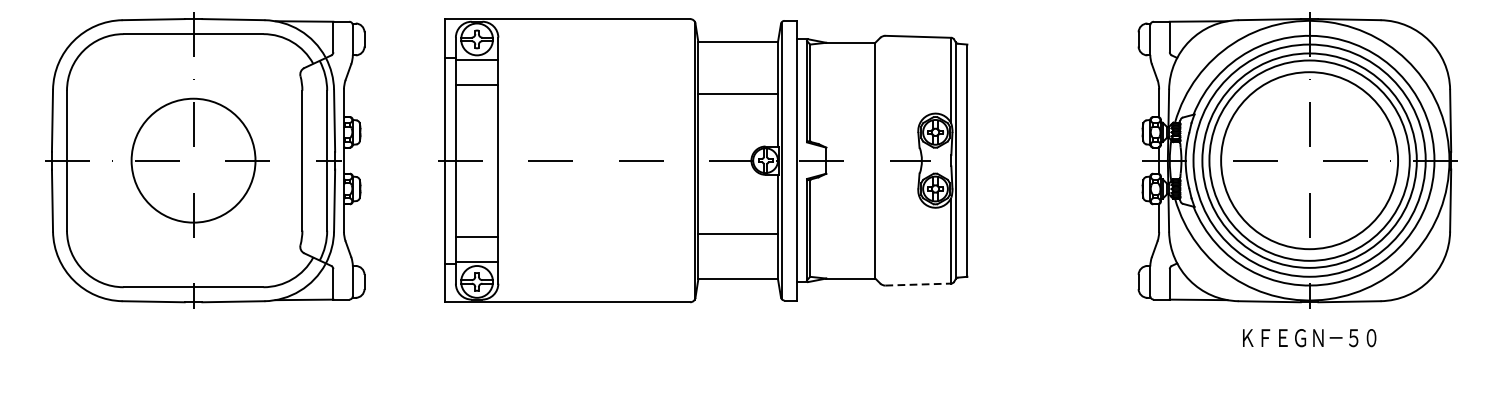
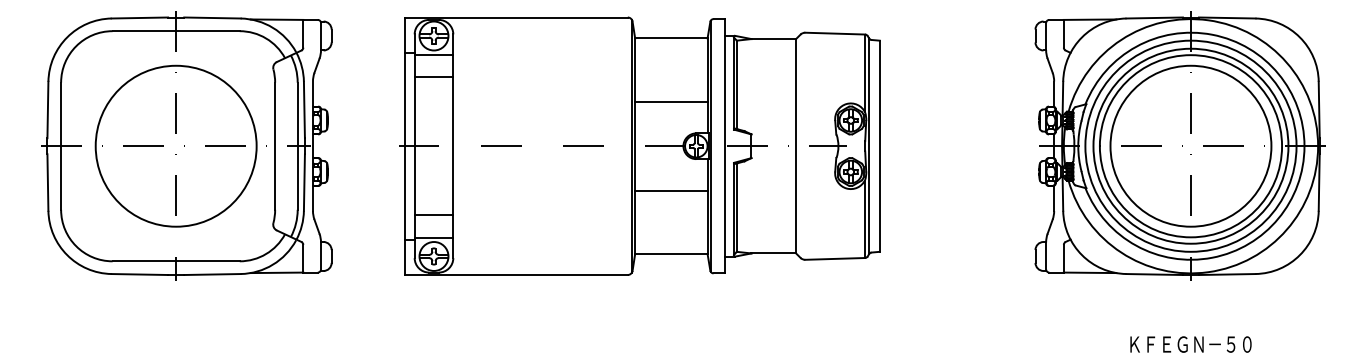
line: (738, 93) -> (671, 101), moved
circle: (192, 159) -> (175, 145), size x1.43
line: (738, 233) -> (671, 190), moved
line: (918, 284) -> (835, 258), dashed -> solid
text: (1309, 338) -> (1190, 344), moved

